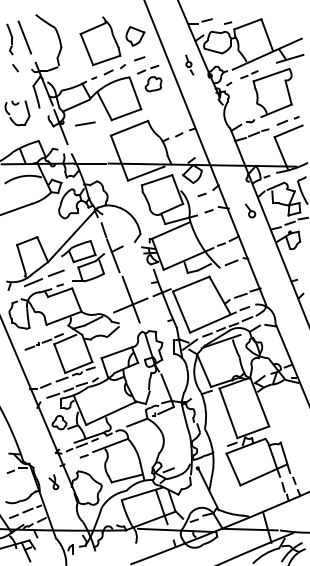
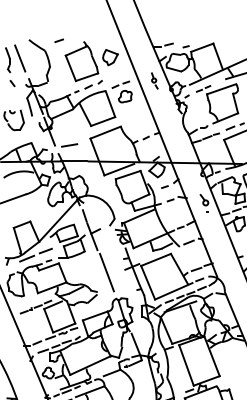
line: (139, 58) -> (59, 40), moved
line: (85, 123) -> (69, 145), moved
line: (130, 305) -> (106, 277), removed

